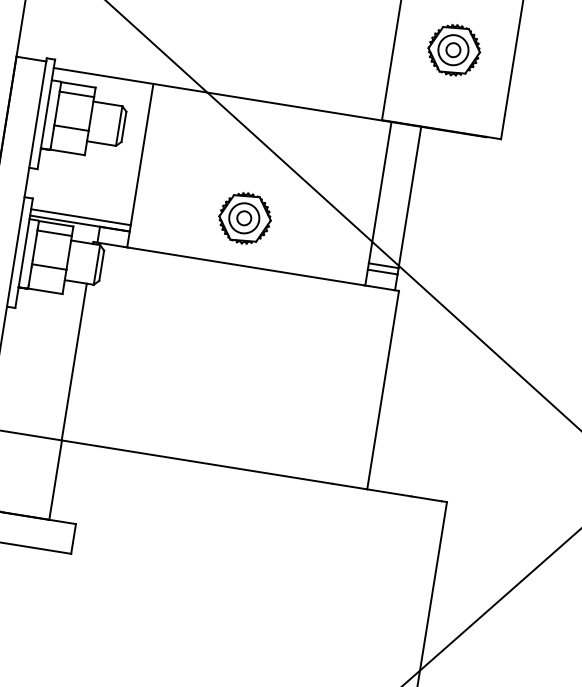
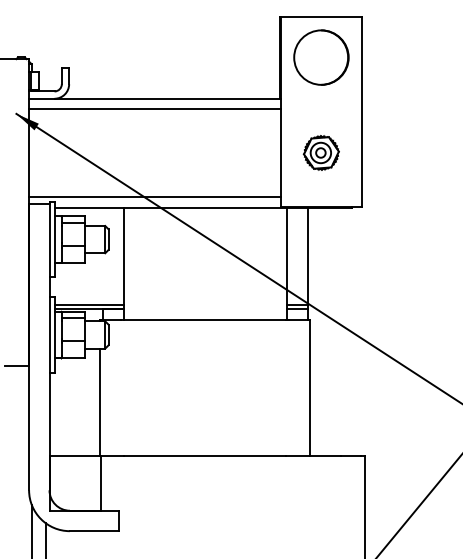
line: (200, 76) -> (154, 197), added
part: (243, 217) -> (198, 287), removed

